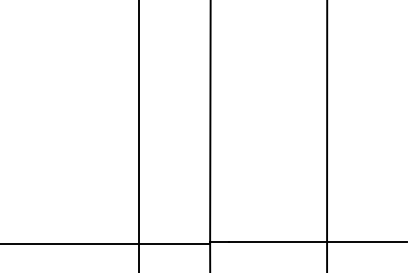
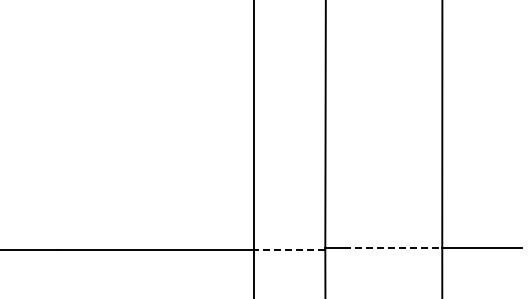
line: (278, 241) -> (393, 247), solid -> dashed
line: (174, 243) -> (289, 249), solid -> dashed

